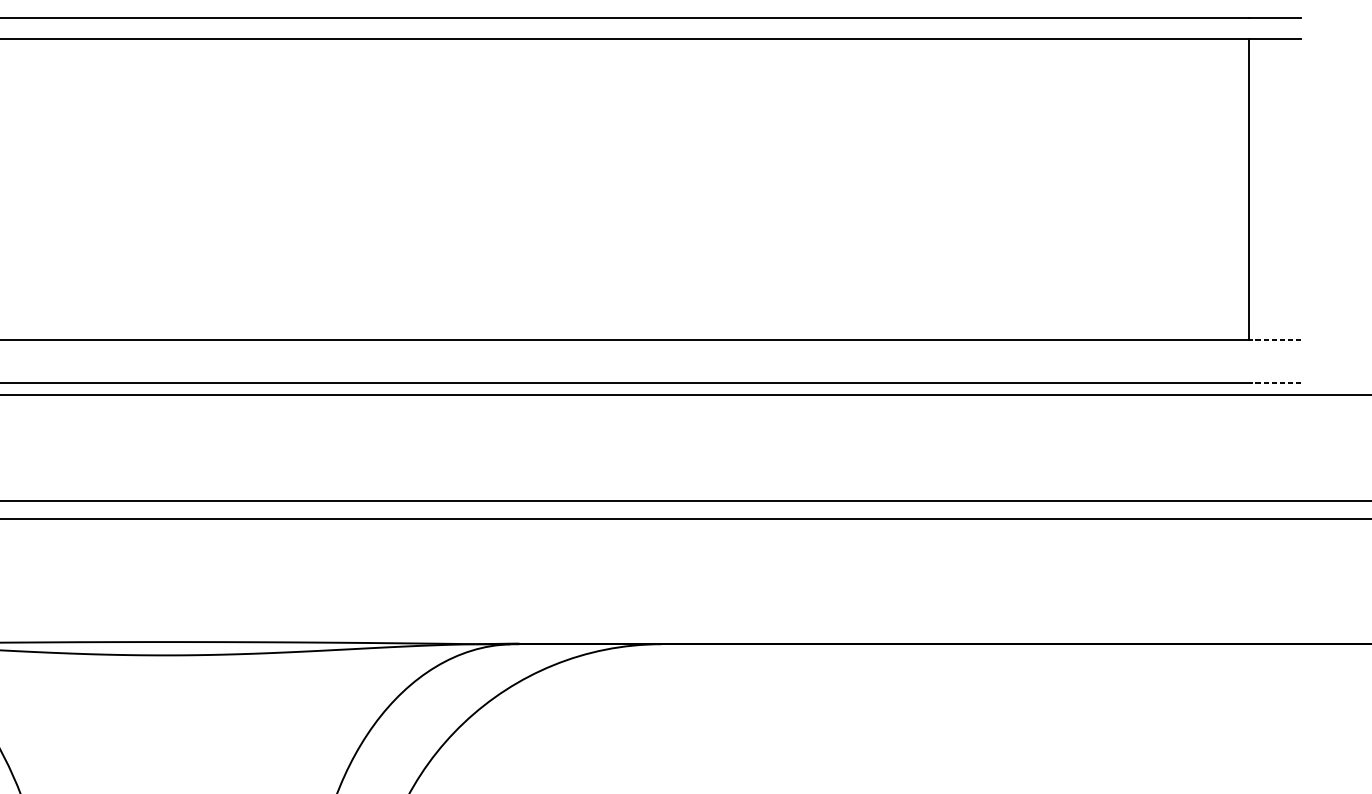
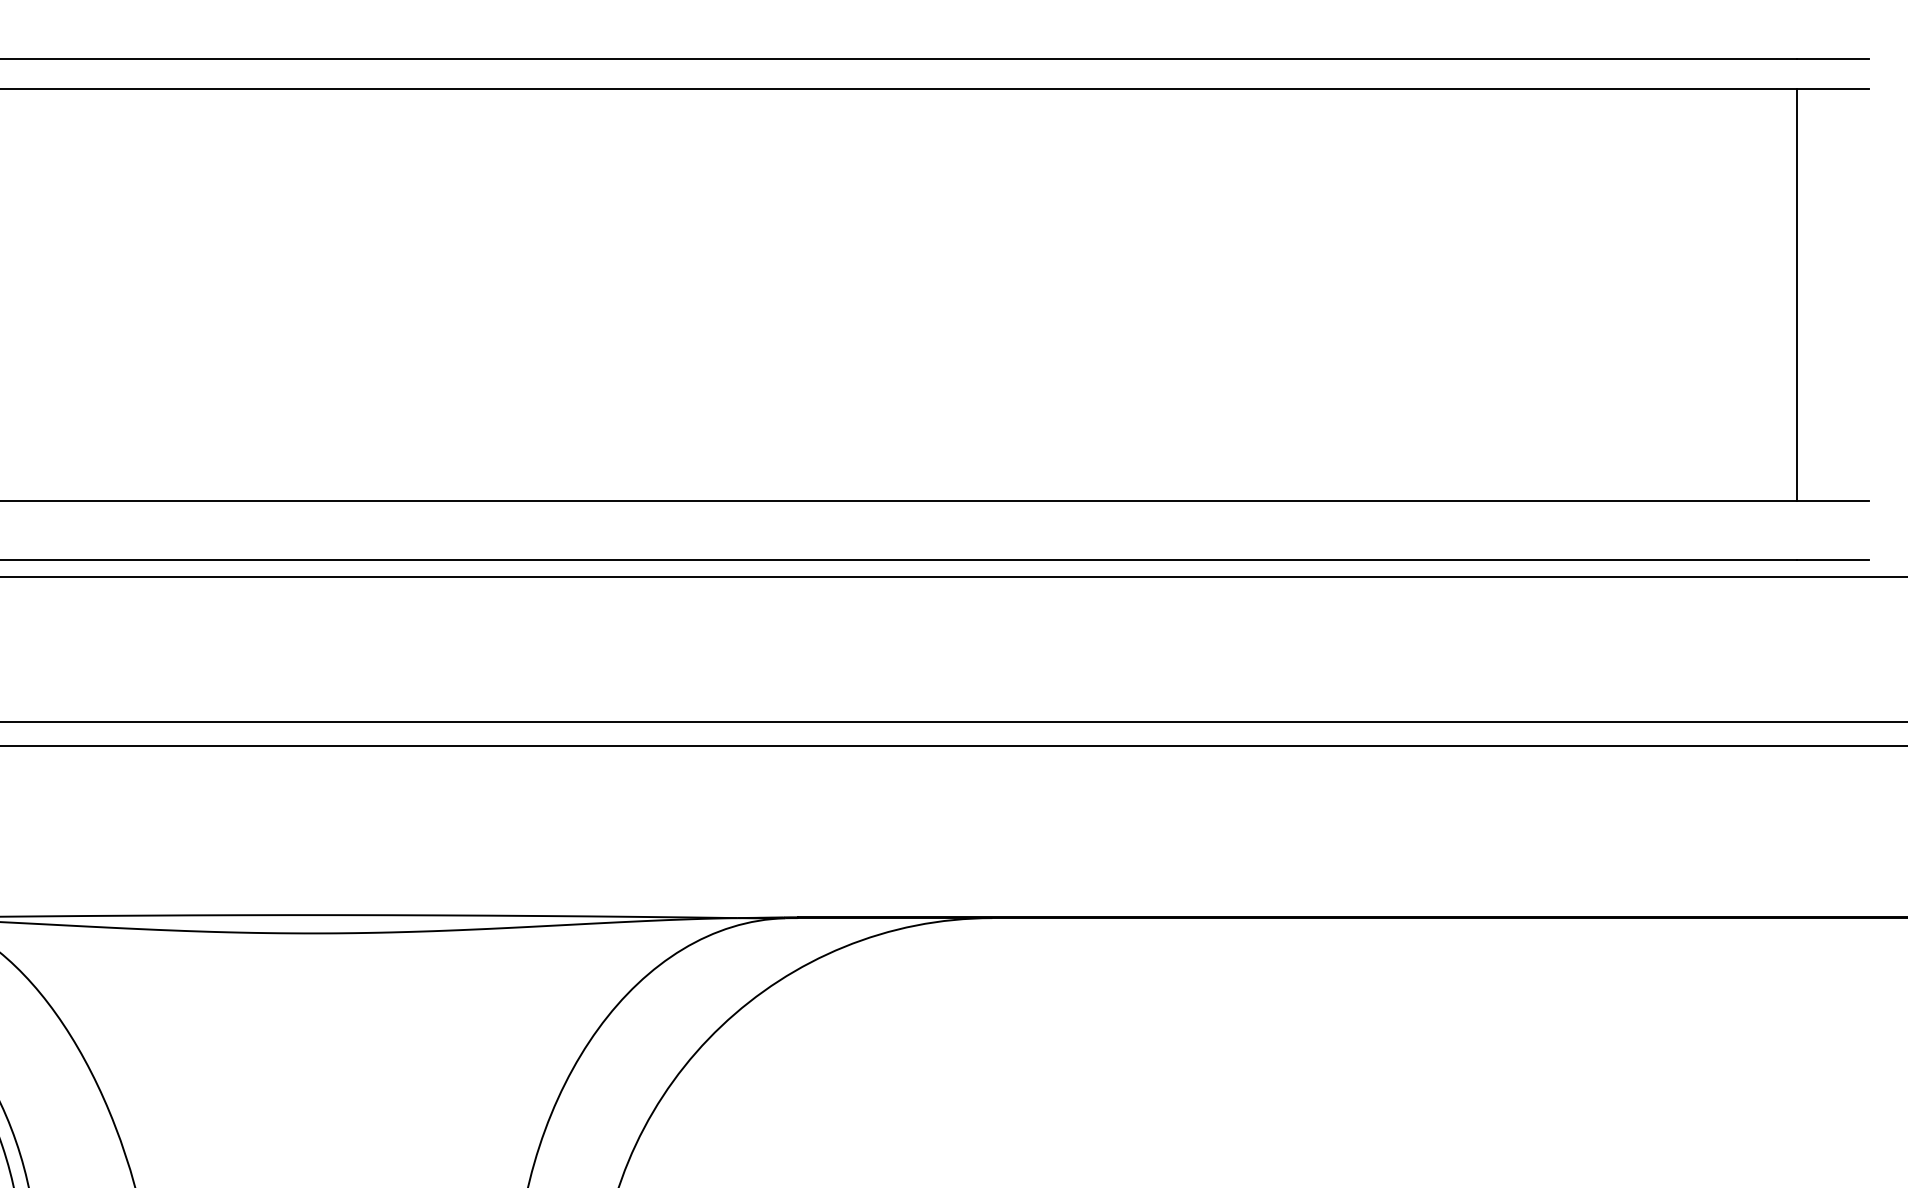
line: (1274, 340) -> (1832, 501), dashed -> solid
line: (1274, 383) -> (1832, 560), dashed -> solid

